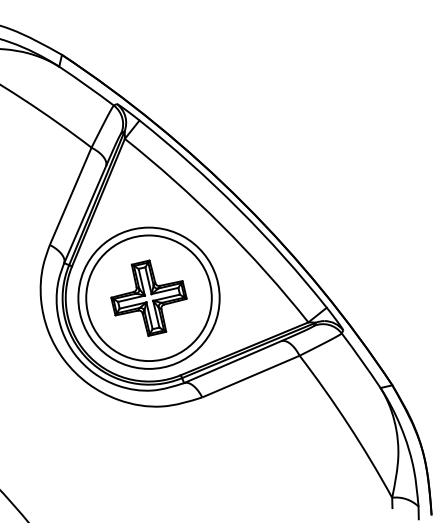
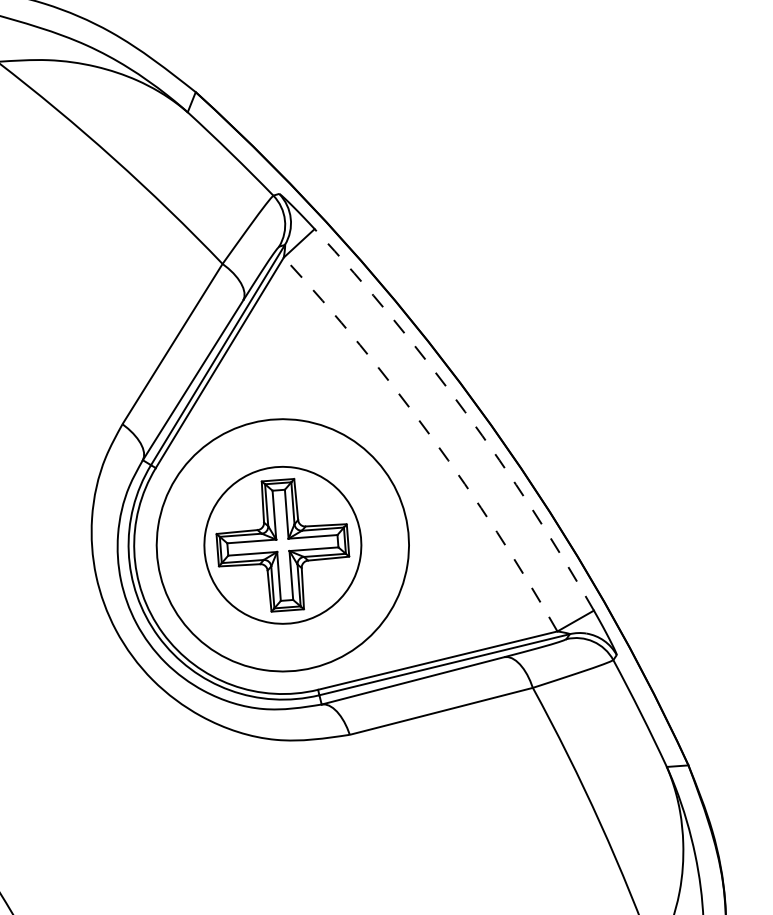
arc: (238, 208) -> (465, 411), solid -> dashed
arc: (221, 225) -> (430, 436), solid -> dashed
circle: (148, 298) -> (281, 545), size x0.7

